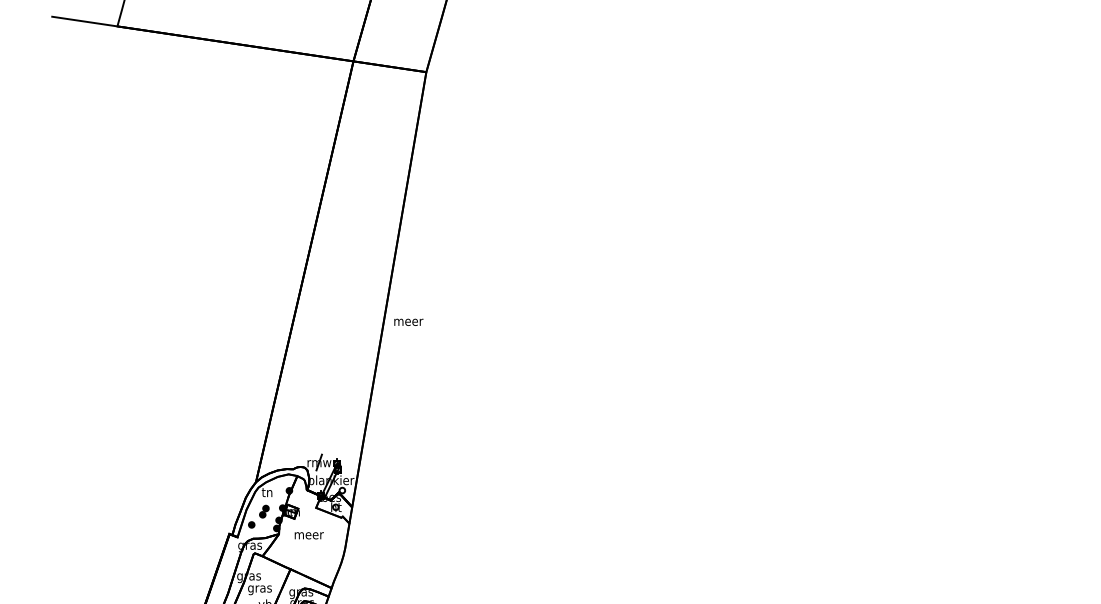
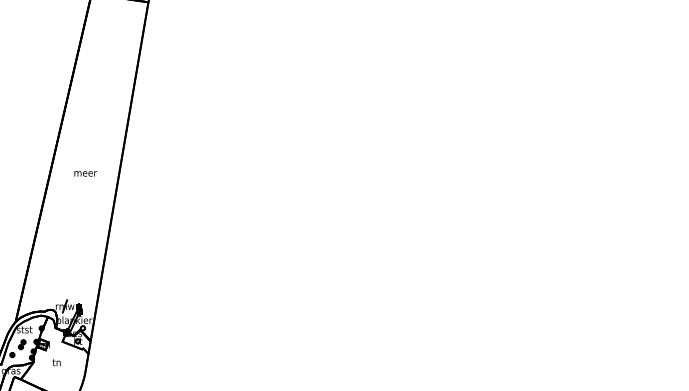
text: (408, 321) -> (85, 173), moved
text: (267, 492) -> (24, 329), tn -> stst
text: (308, 534) -> (56, 362), meer -> tn

